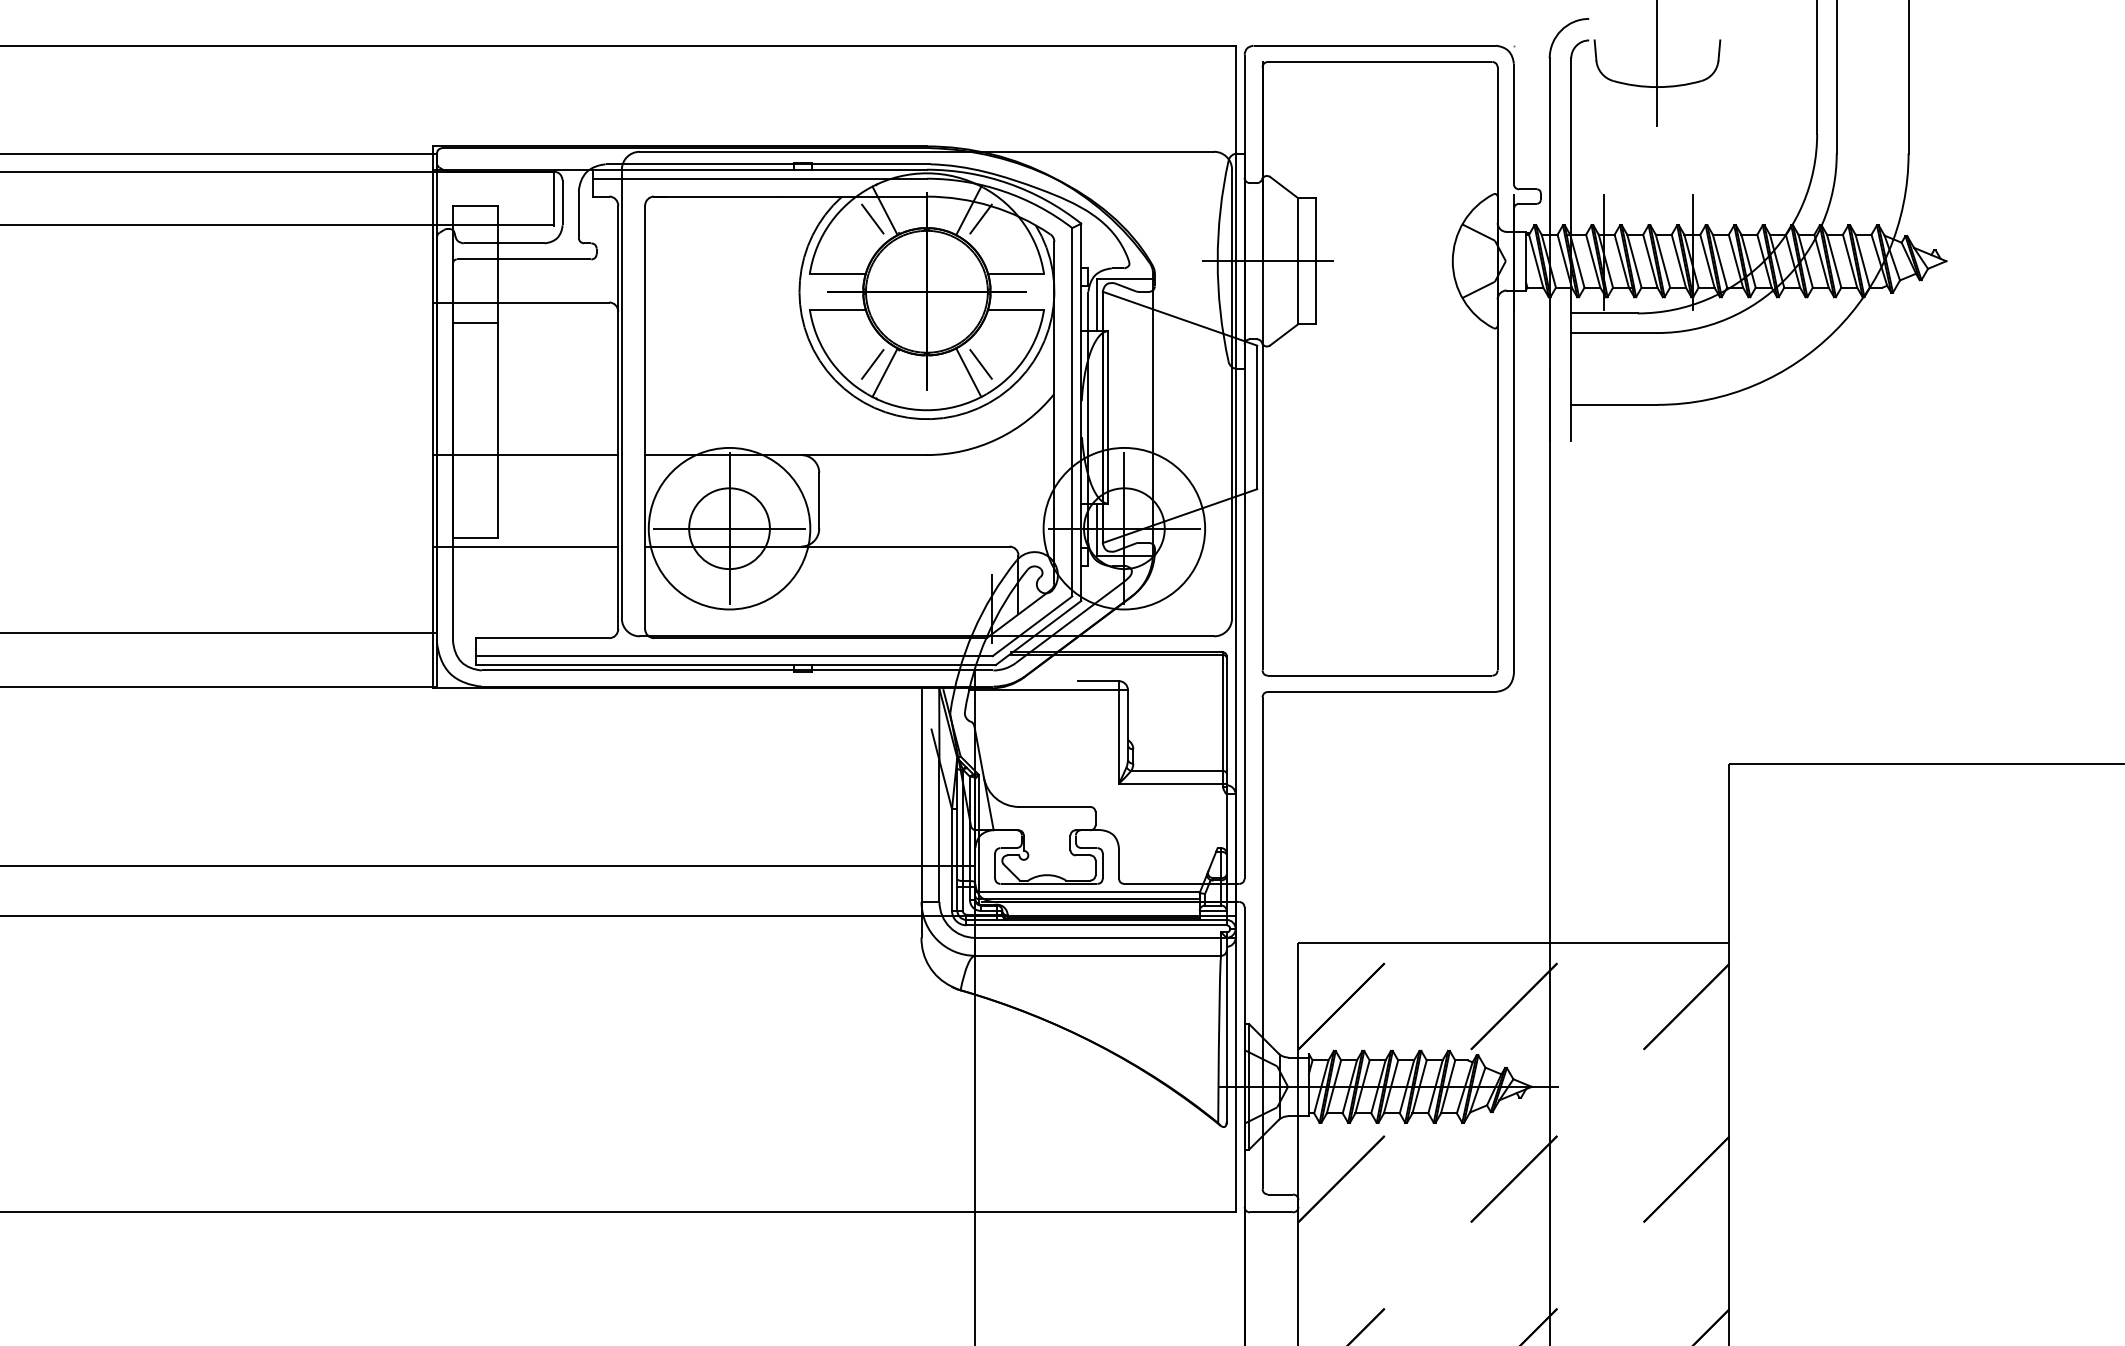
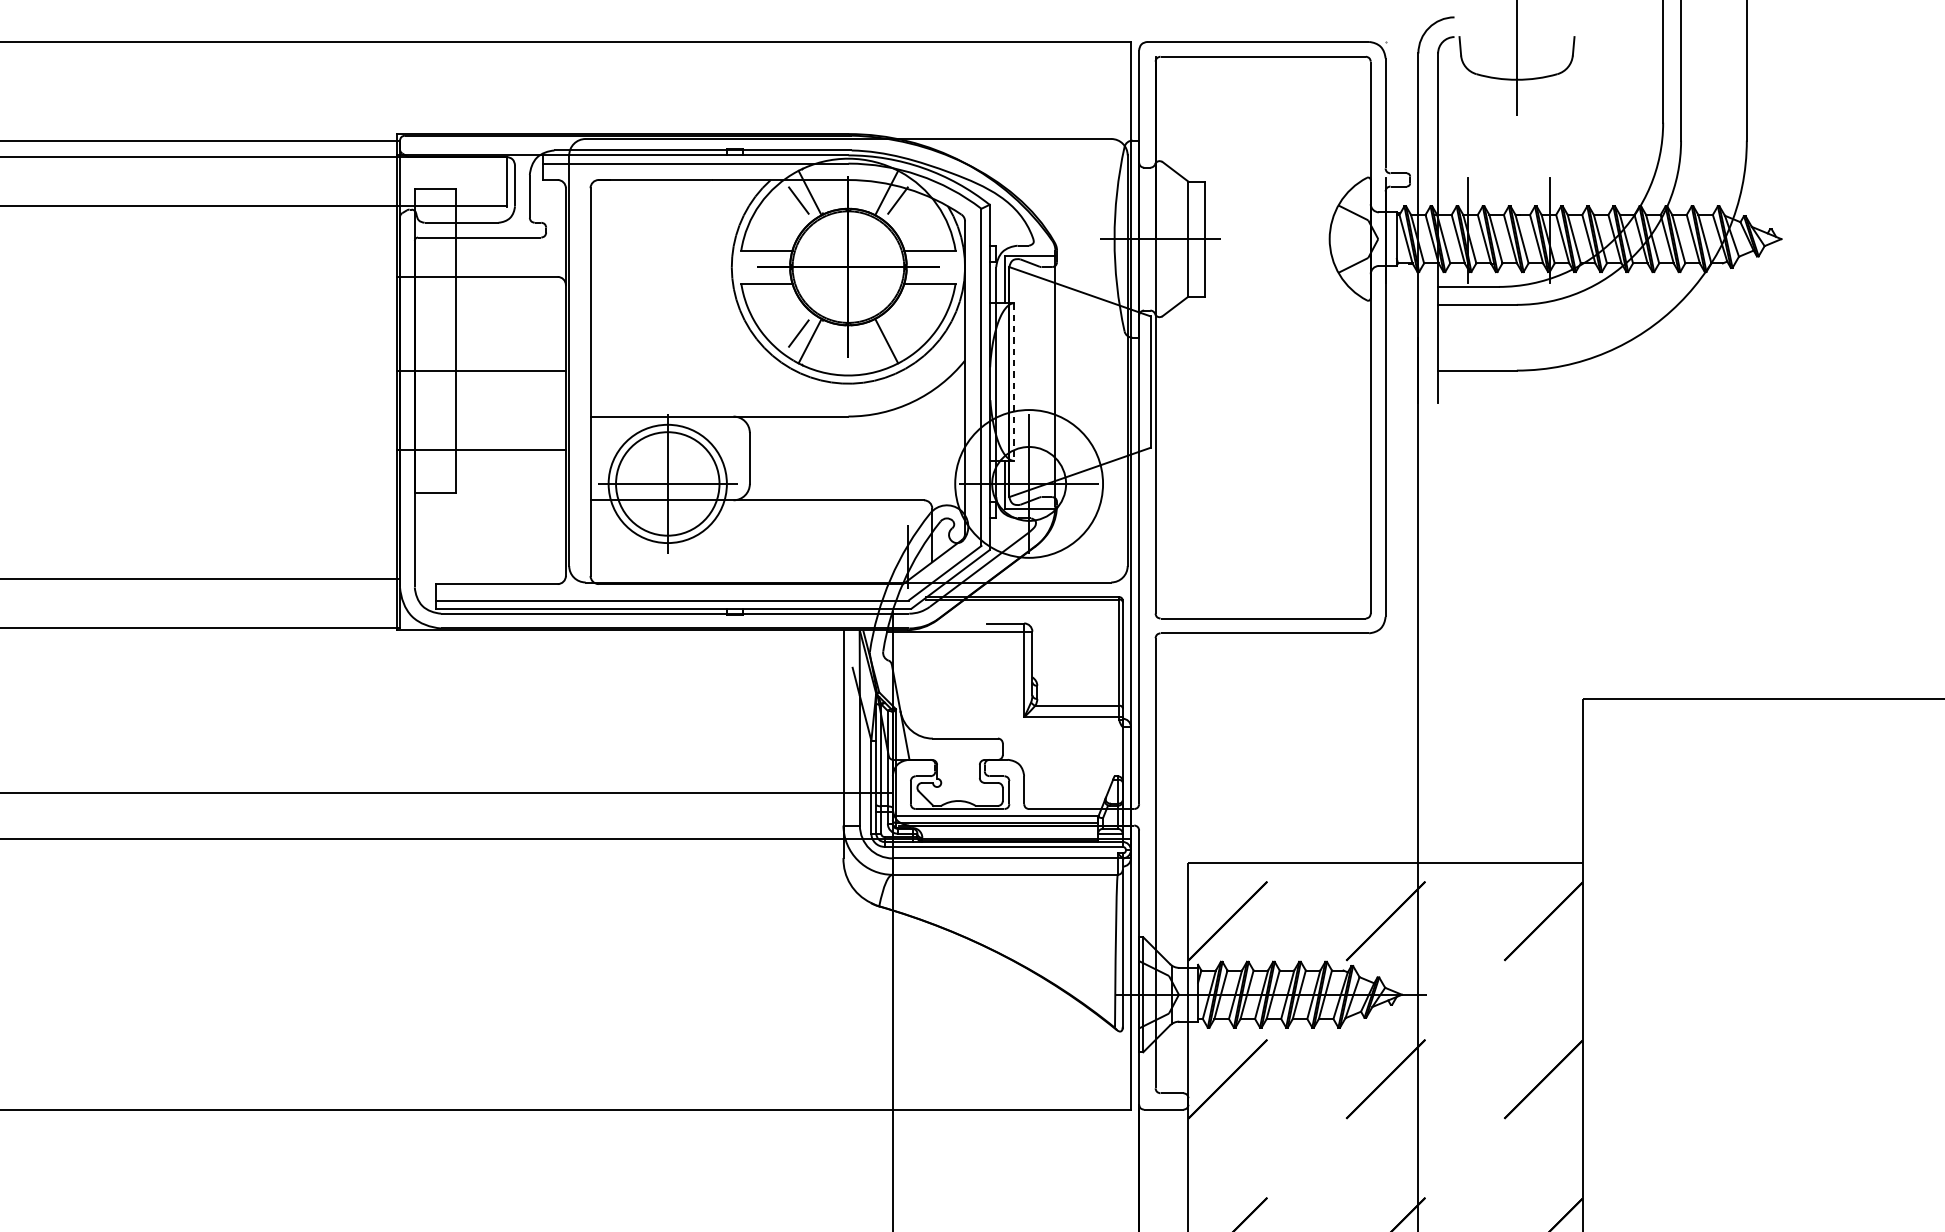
line: (475, 322) -> (435, 295), removed
line: (980, 364) -> (897, 333), removed
line: (1108, 417) -> (1014, 382), solid -> dashed
line: (525, 455) -> (481, 371), moved
circle: (729, 528) -> (667, 483), size x0.7
circle: (729, 528) -> (667, 483), size x1.6
line: (525, 546) -> (481, 449), moved

